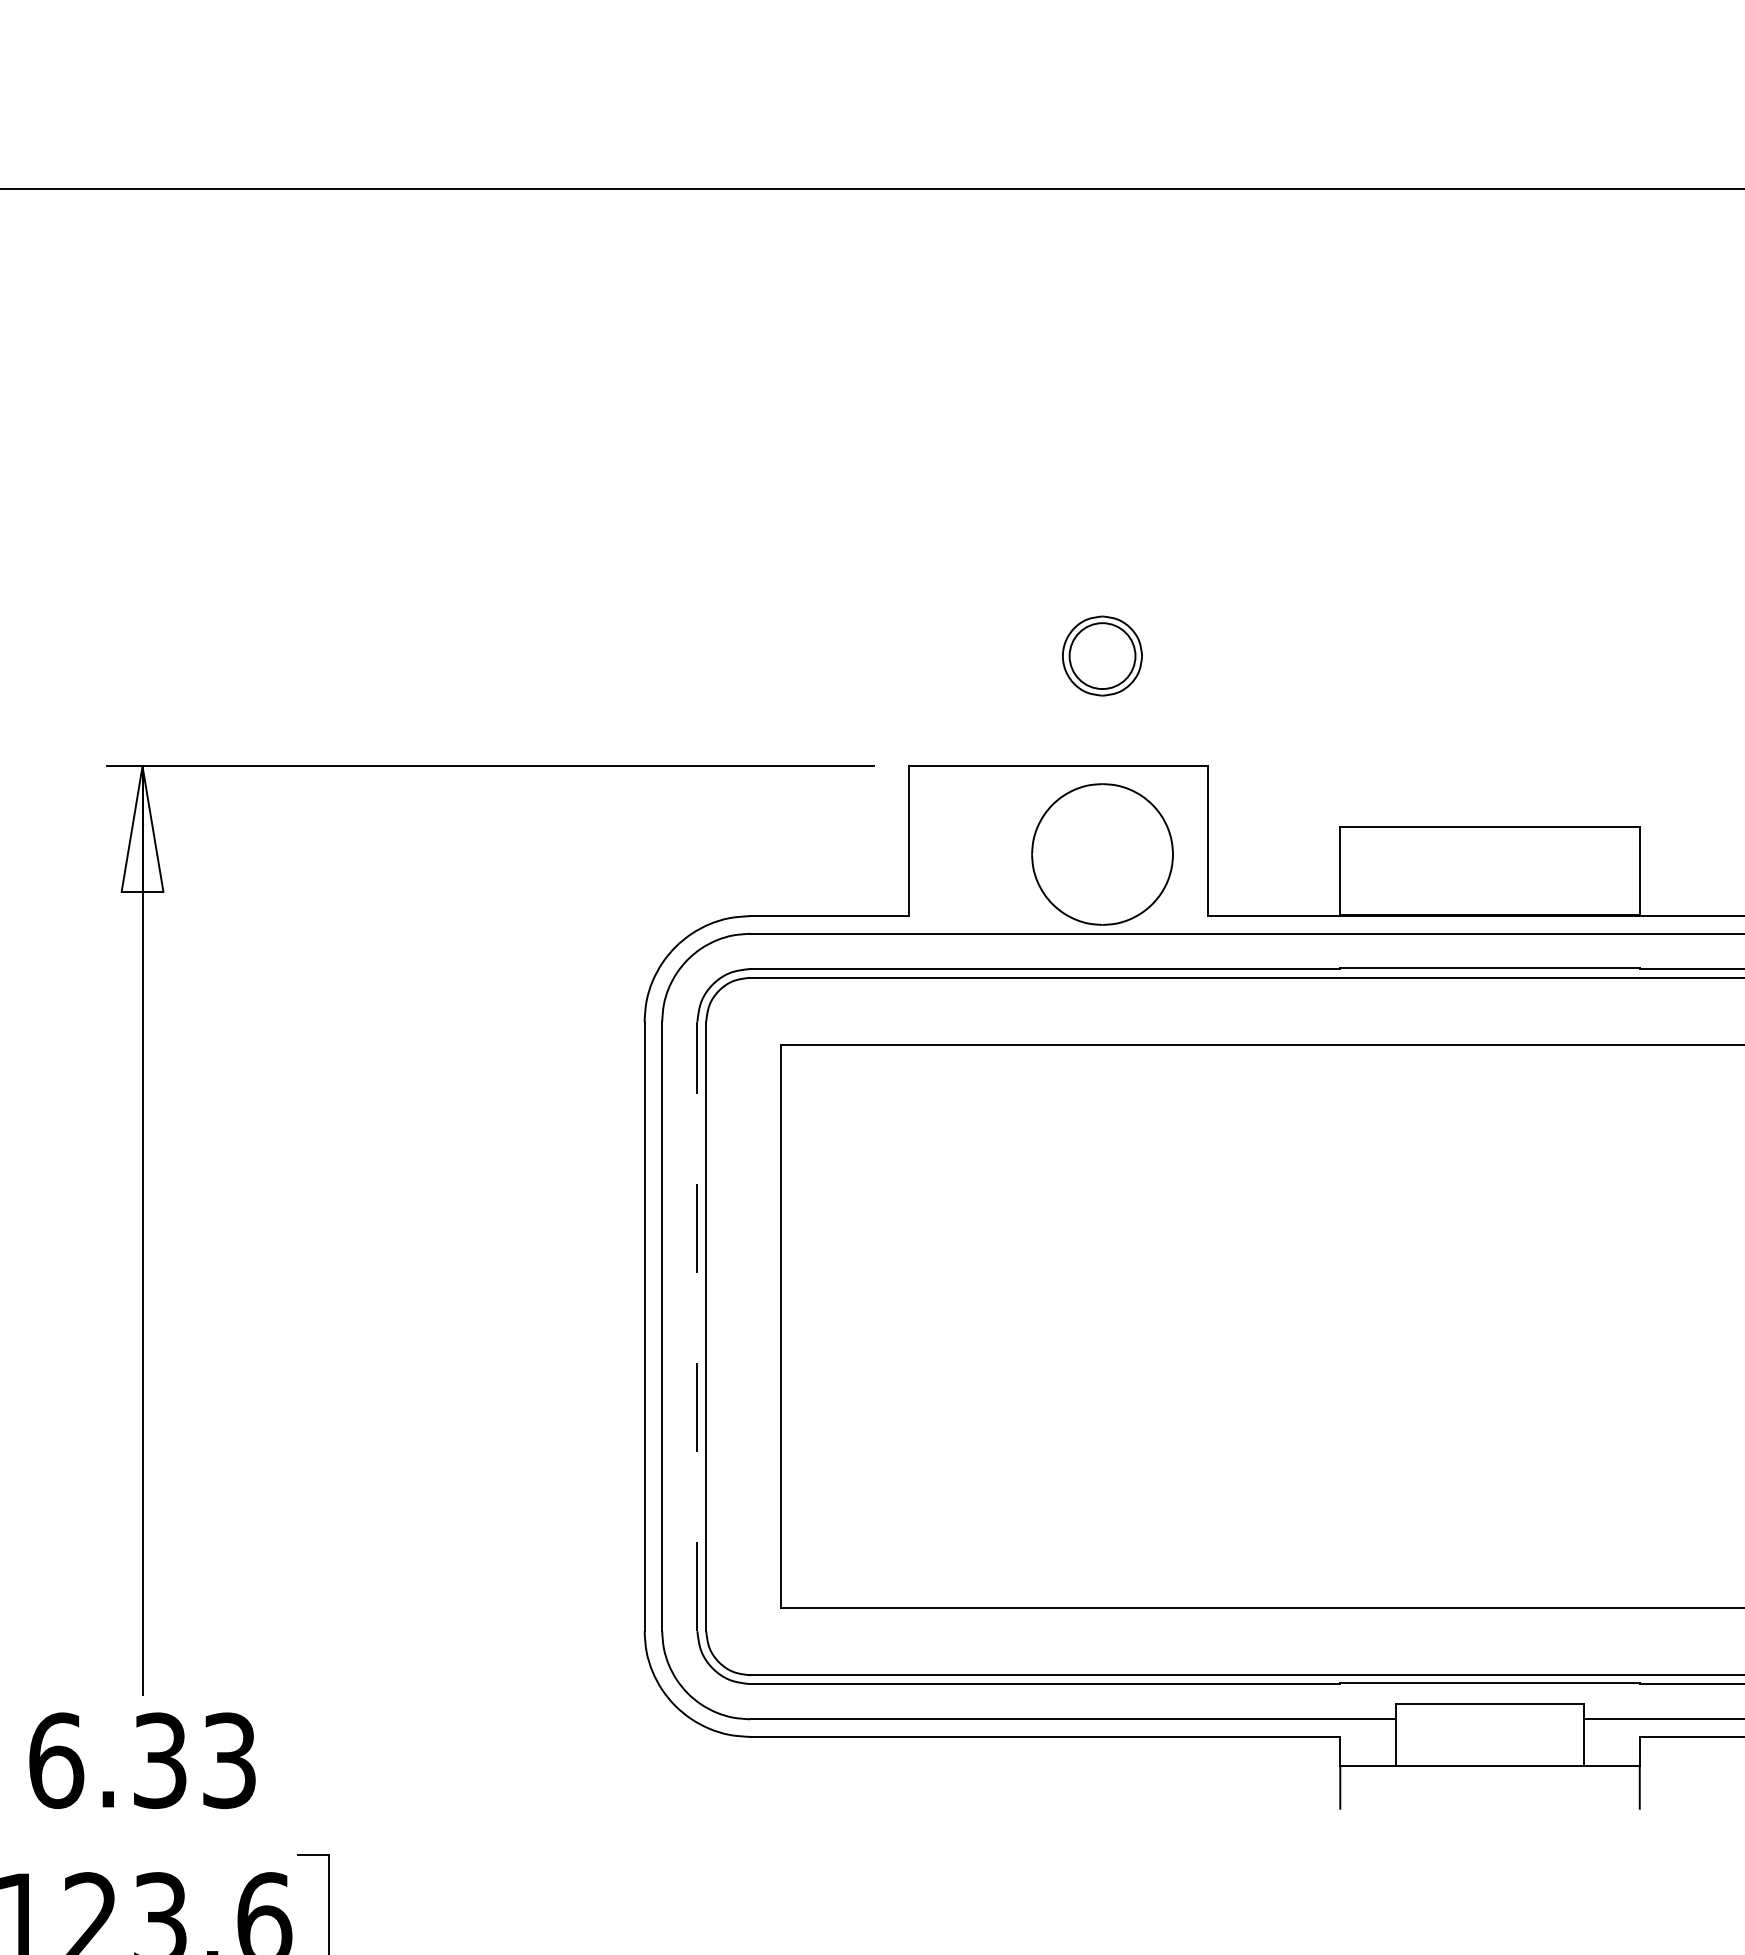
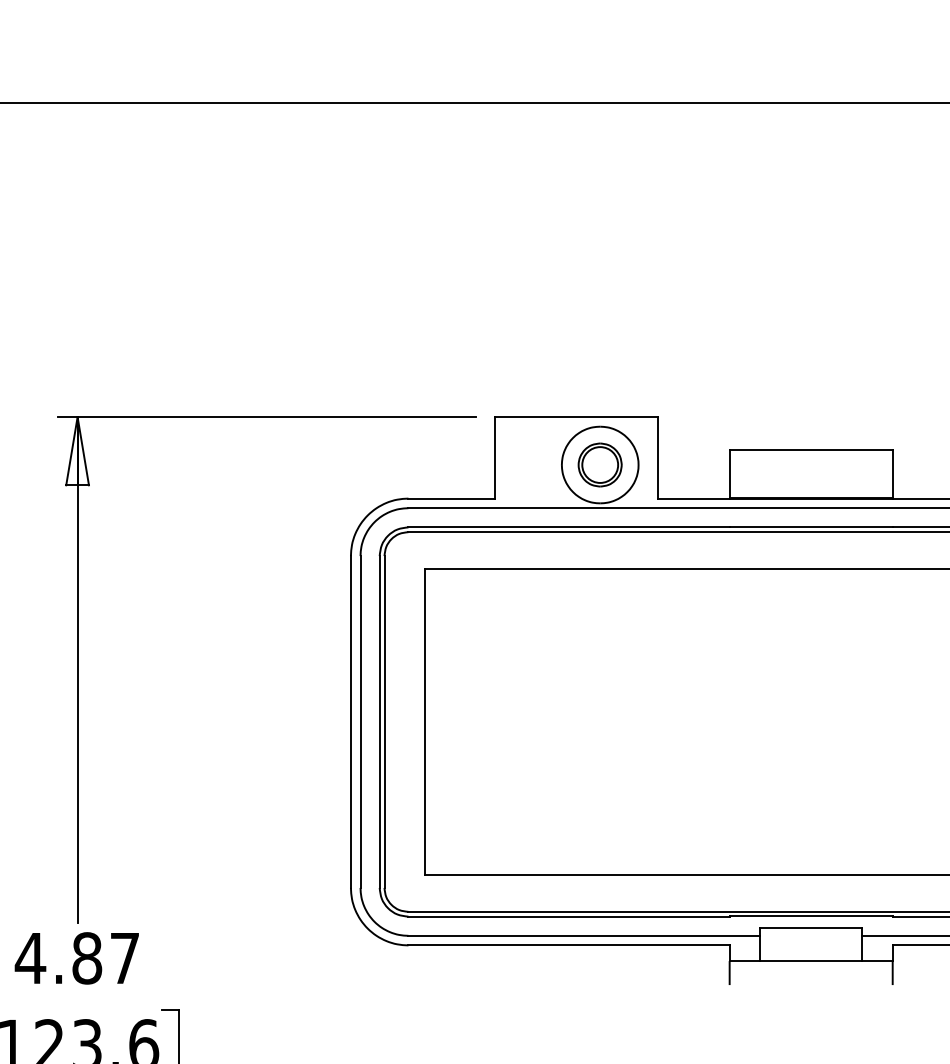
part: (1101, 655) -> (599, 464), moved
line: (697, 1327) -> (379, 722), dashed -> solid
text: (140, 1760) -> (76, 958), 6.33 -> 4.87

